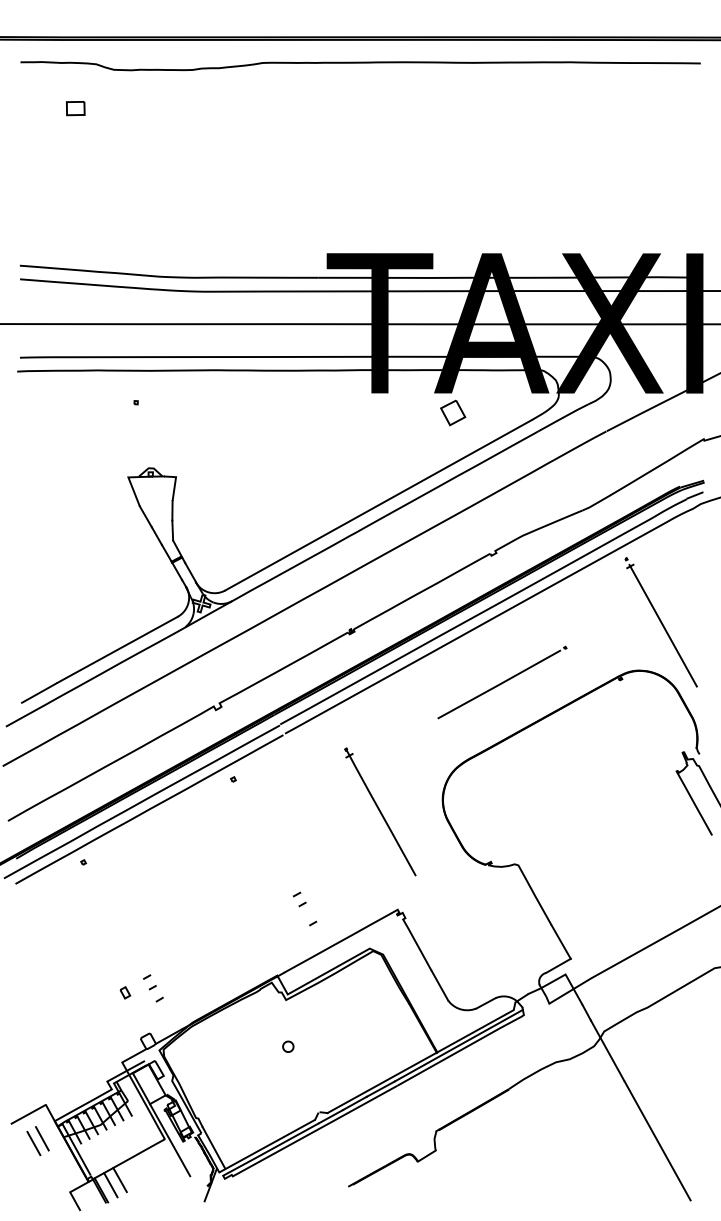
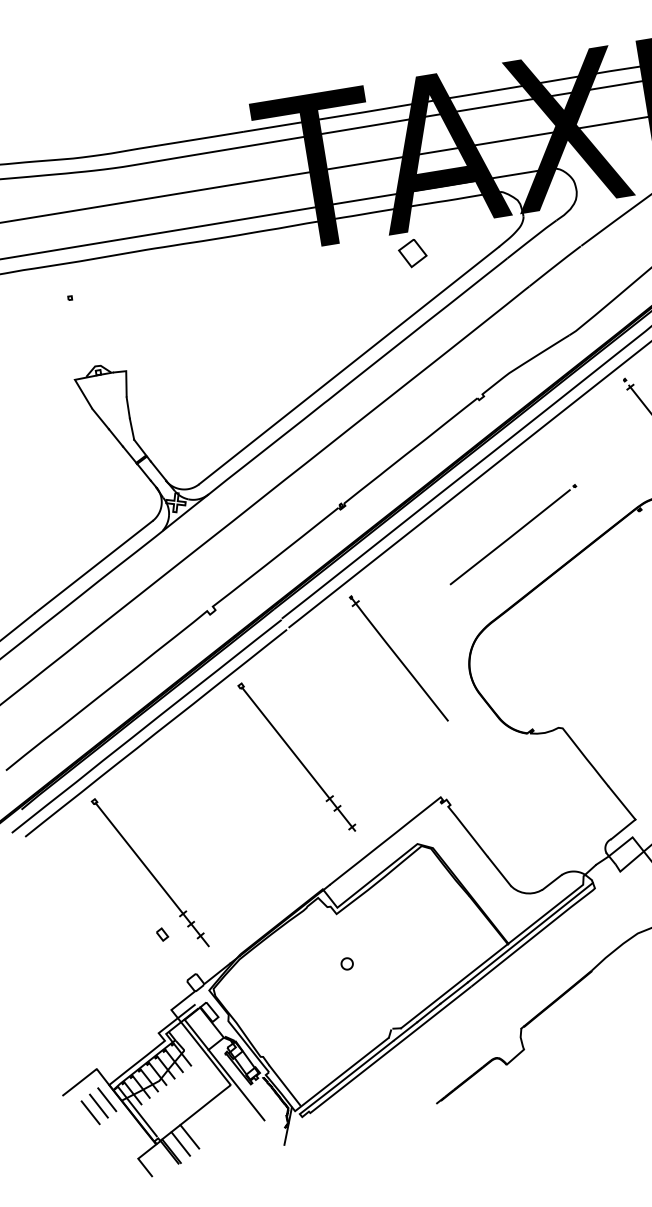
part: (380, 811) -> (398, 658), moved
line: (274, 854) -> (298, 759), added
line: (124, 937) -> (151, 875), added
line: (50, 1133) -> (106, 1099), added

